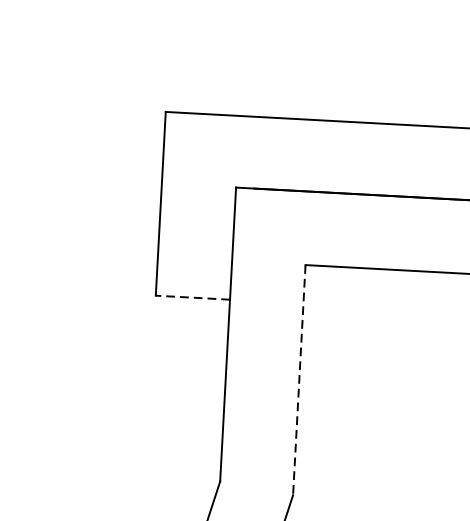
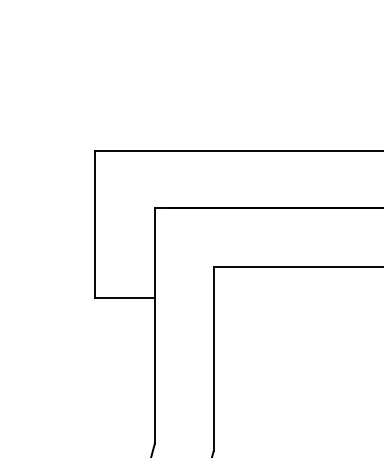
line: (193, 298) -> (125, 298), dashed -> solid
line: (299, 380) -> (213, 359), dashed -> solid

